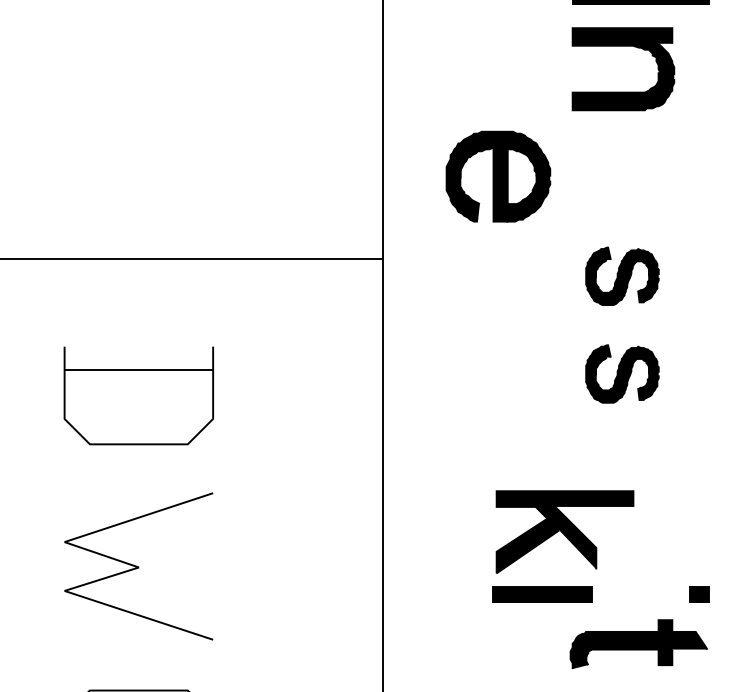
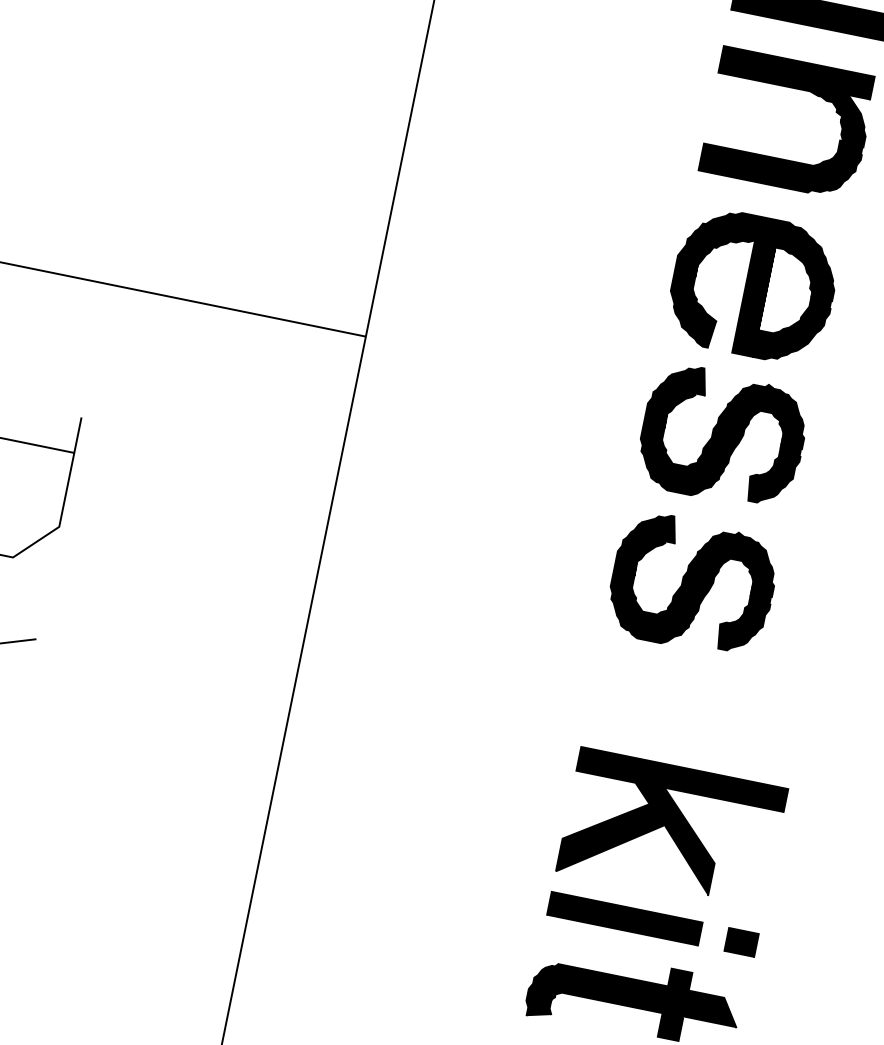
part: (498, 176) -> (753, 285), moved
part: (622, 276) -> (722, 437), size x1.43
part: (622, 373) -> (692, 584), size x1.43
part: (564, 531) -> (671, 828), moved
part: (542, 594) -> (624, 918), moved

